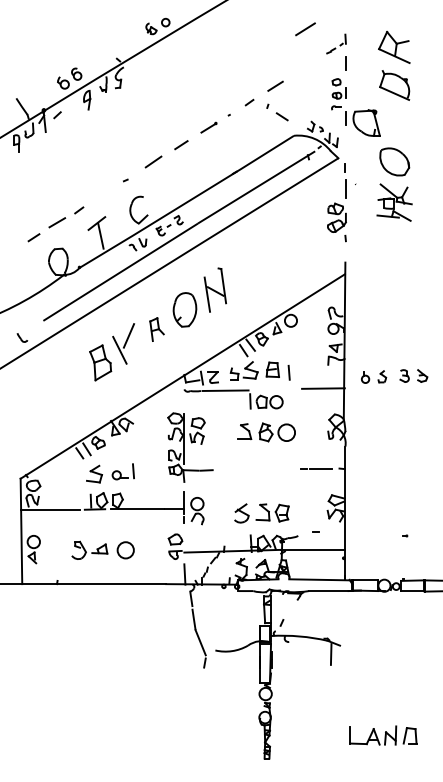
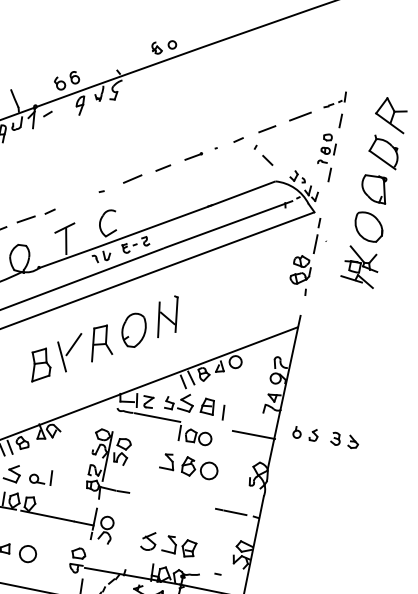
line: (305, 29) -> (300, 116), moved
part: (366, 122) -> (374, 188), moved
part: (156, 329) -> (102, 343), size x1.67

